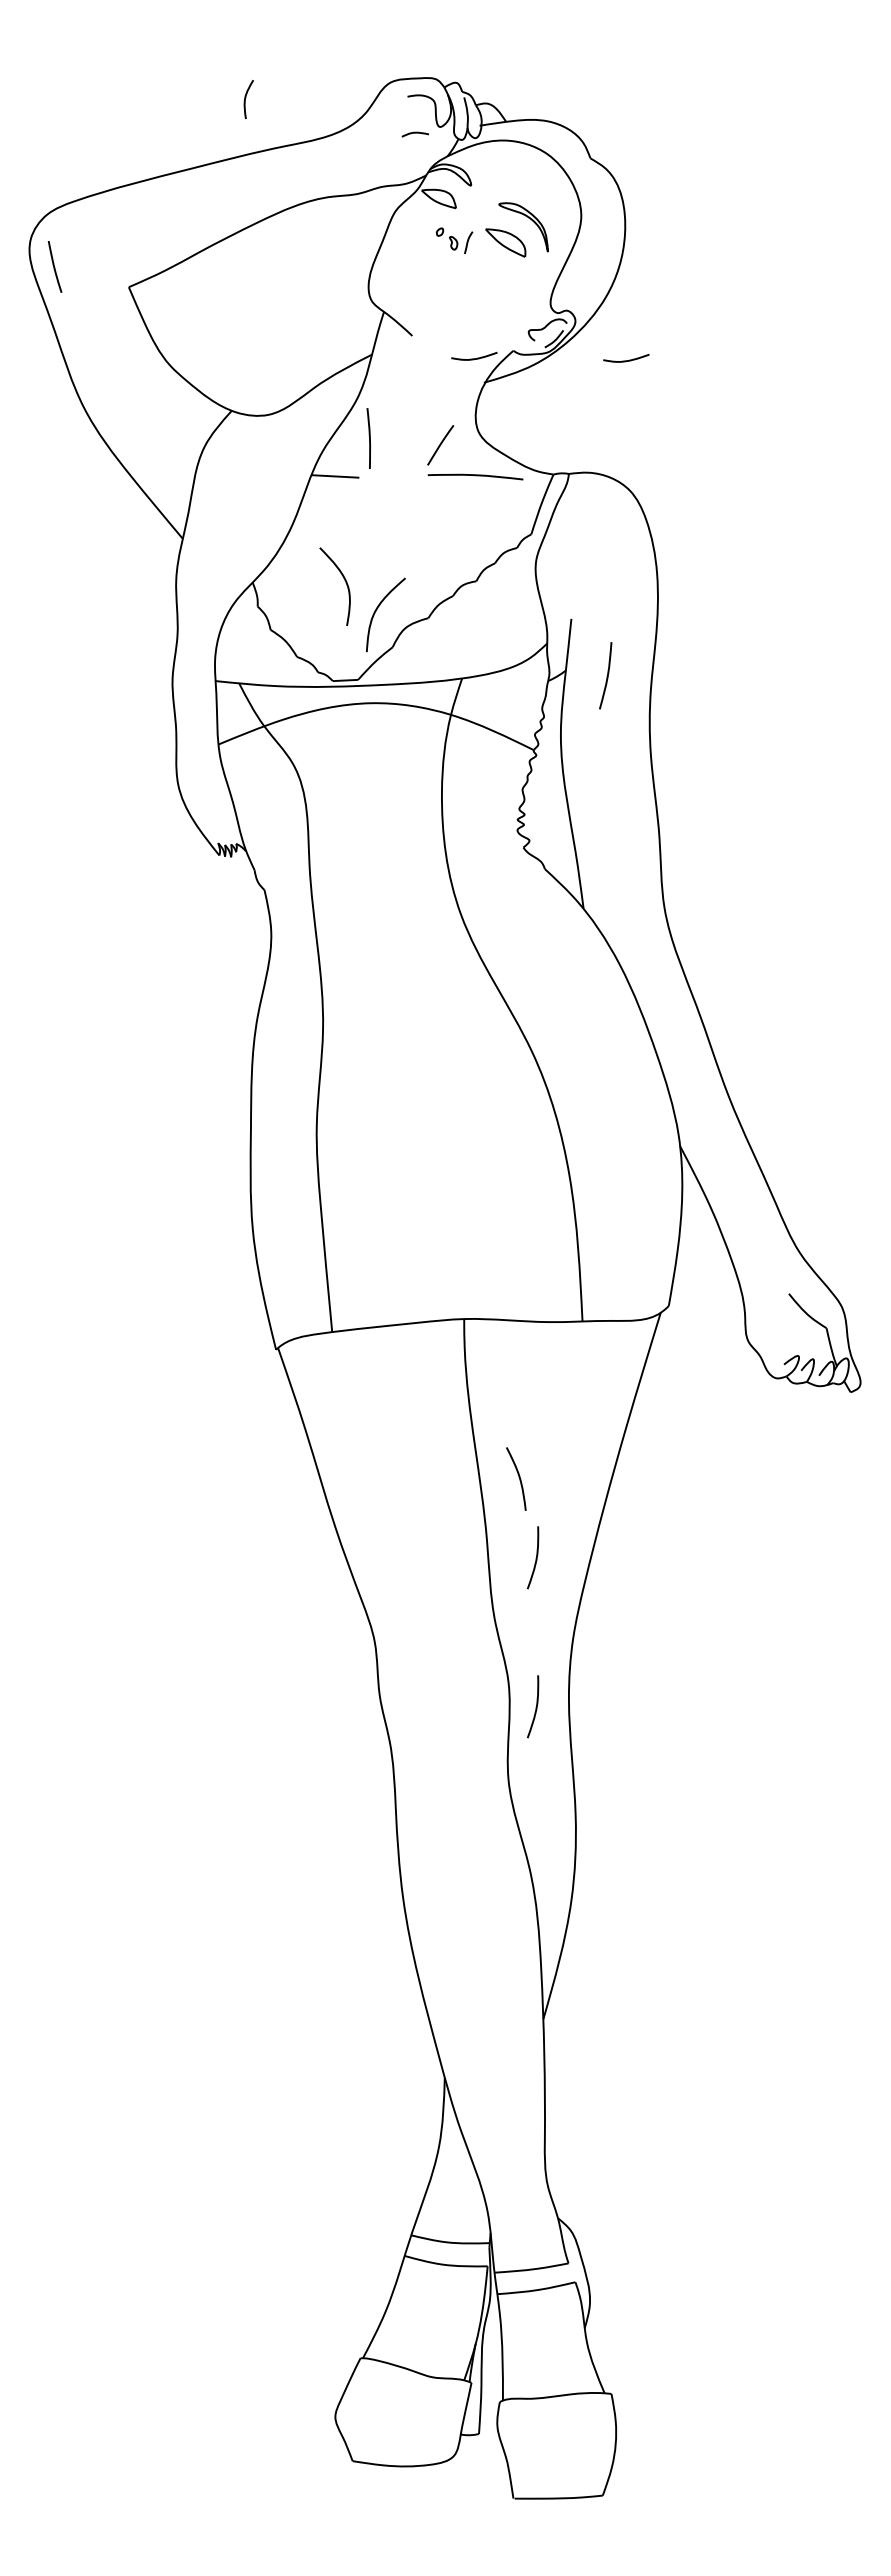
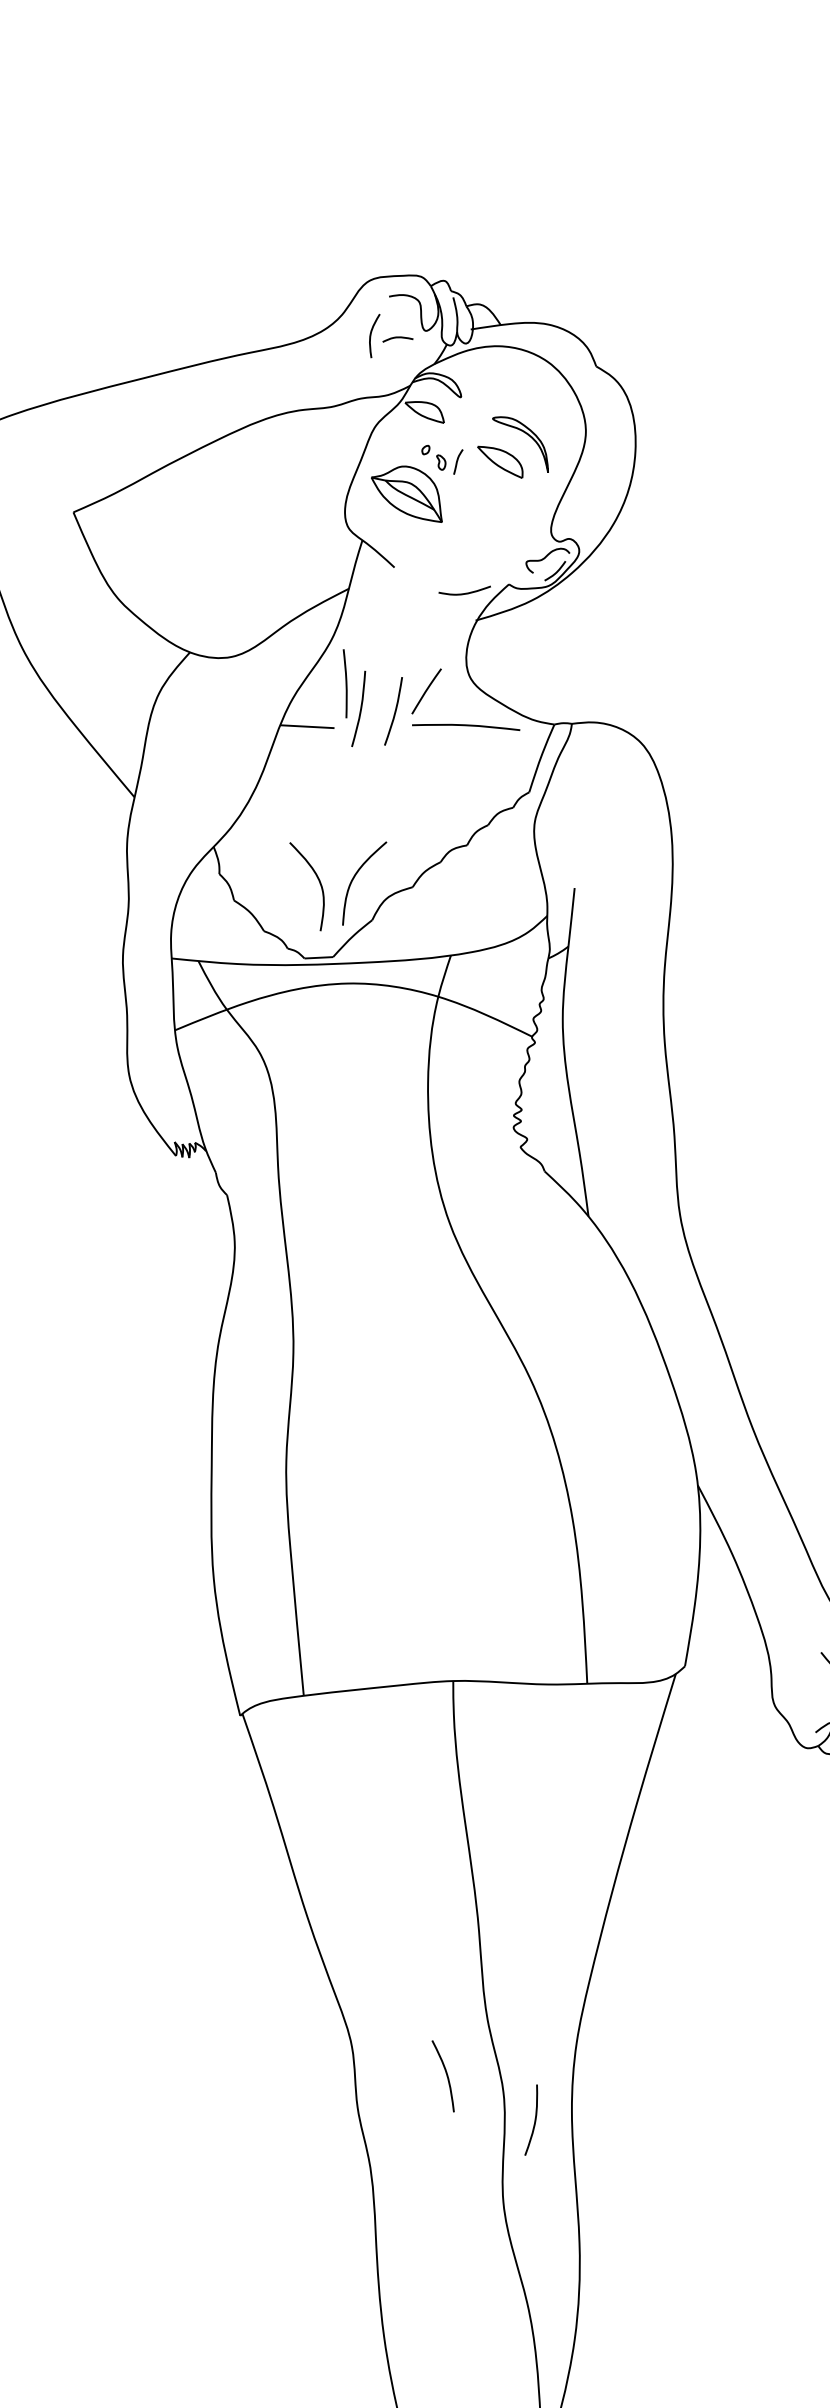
curve: (246, 98) -> (372, 334), moved
part: (423, 270) -> (407, 493), added
curve: (626, 360) -> (637, 595), removed
curve: (412, 462) -> (394, 710), added
curve: (345, 583) -> (318, 883), moved
curve: (606, 676) -> (359, 709), moved
curve: (518, 1477) -> (445, 2074), moved
curve: (535, 1558) -> (534, 1952), removed

